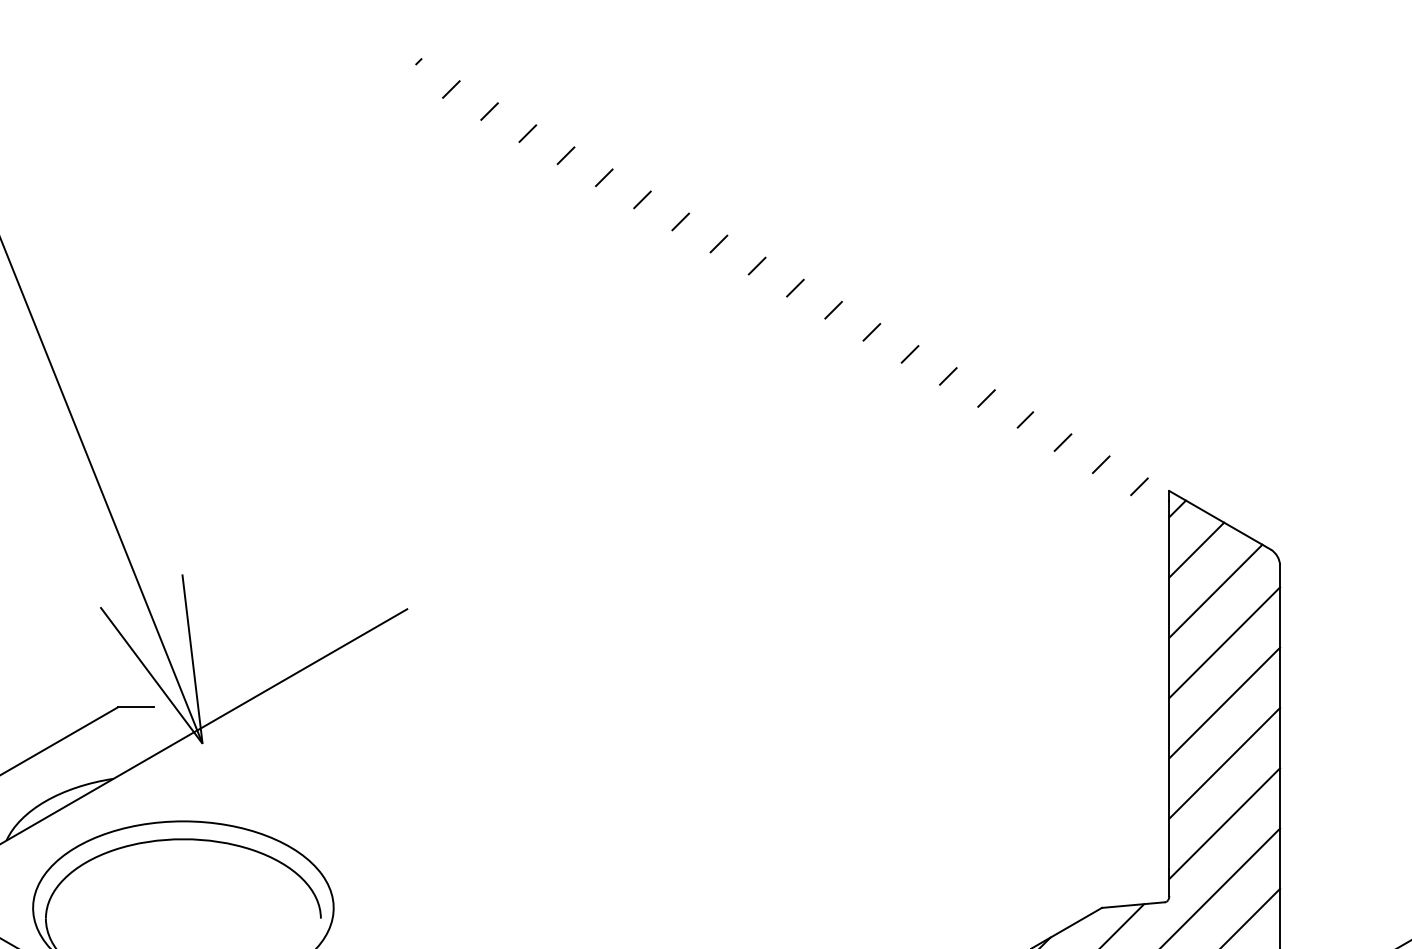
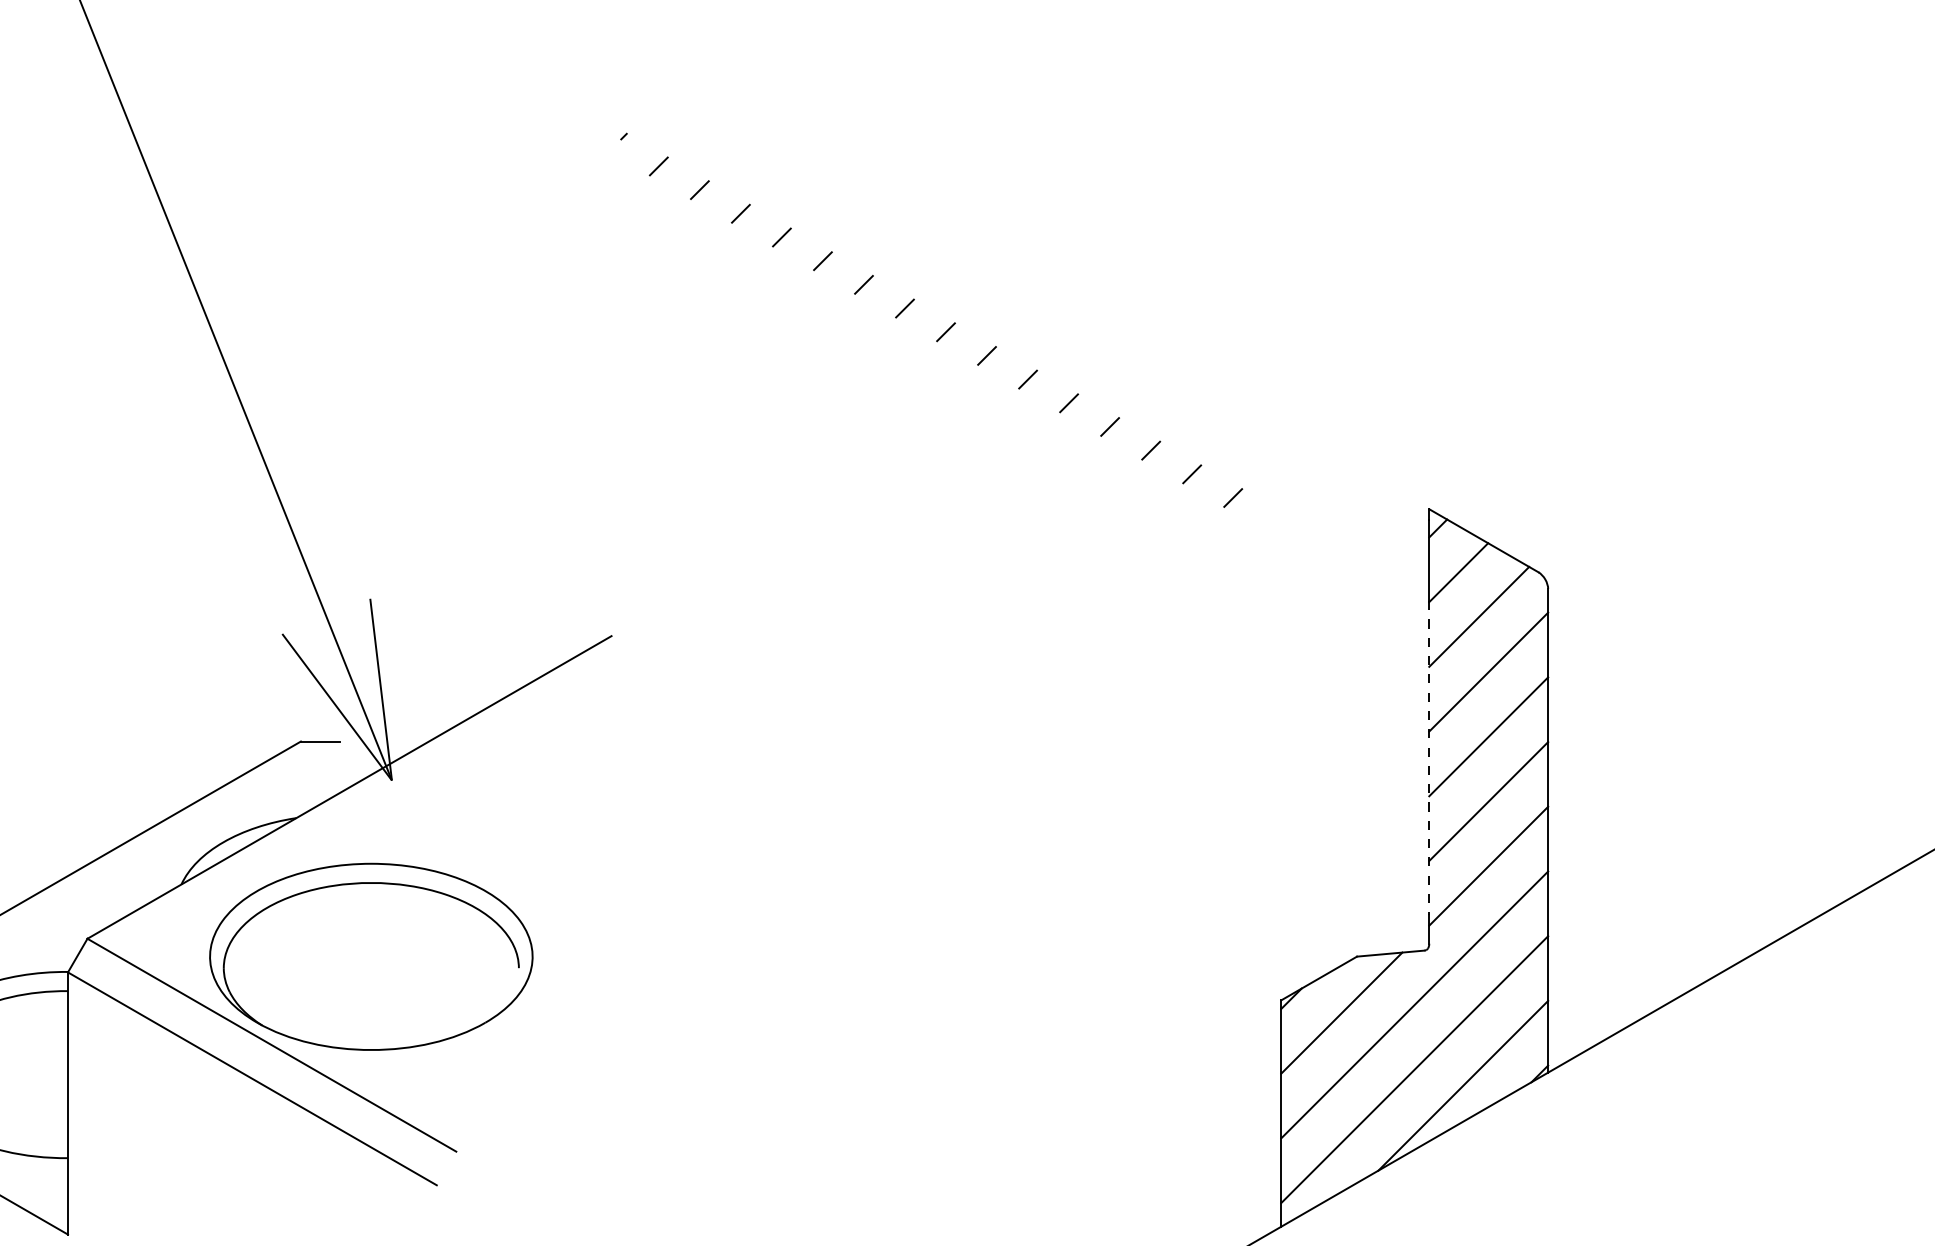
part: (717, 244) -> (944, 332), moved
part: (1068, 438) -> (1321, 452), removed
line: (1169, 723) -> (1429, 758), solid -> dashed

